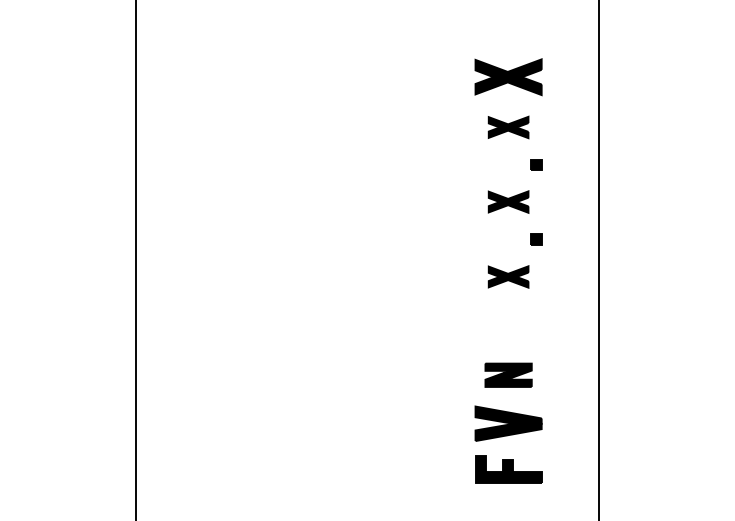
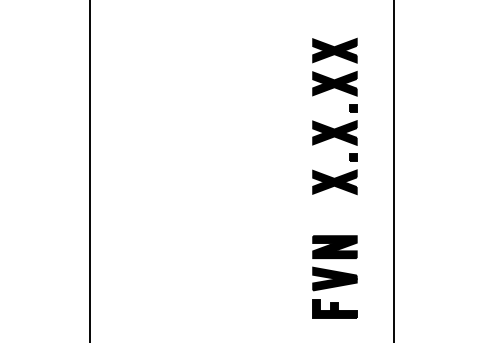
part: (507, 126) -> (334, 83), size x1.67
part: (507, 201) -> (334, 132), size x1.67
part: (507, 277) -> (334, 182), size x1.67
part: (507, 374) -> (334, 246), size x1.43

